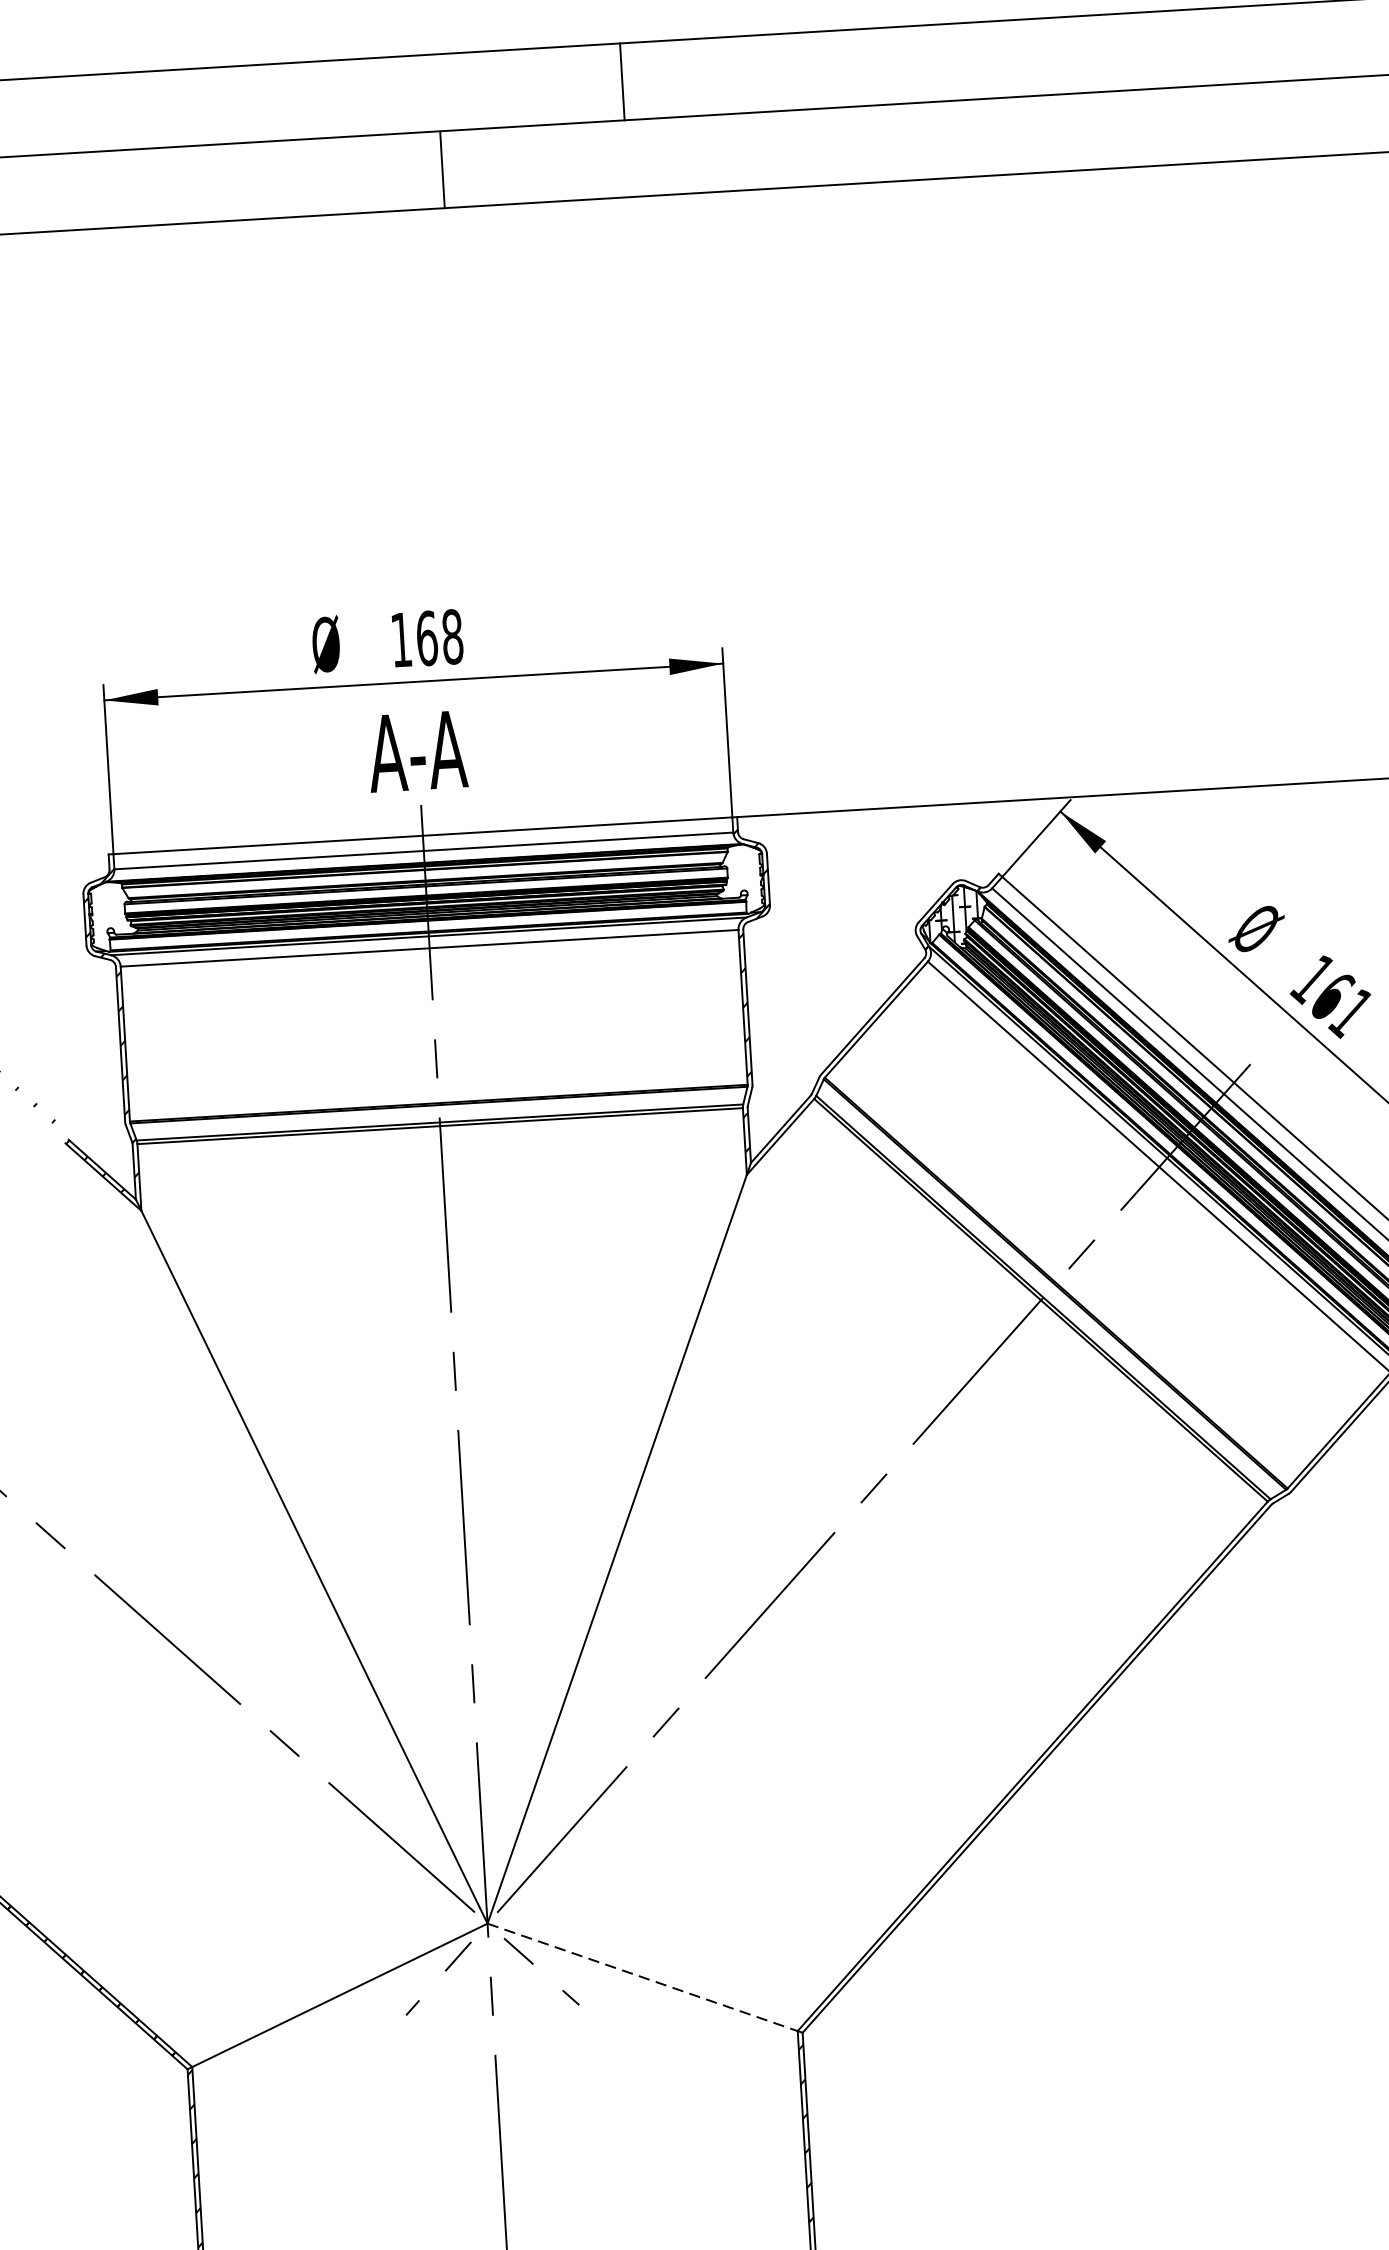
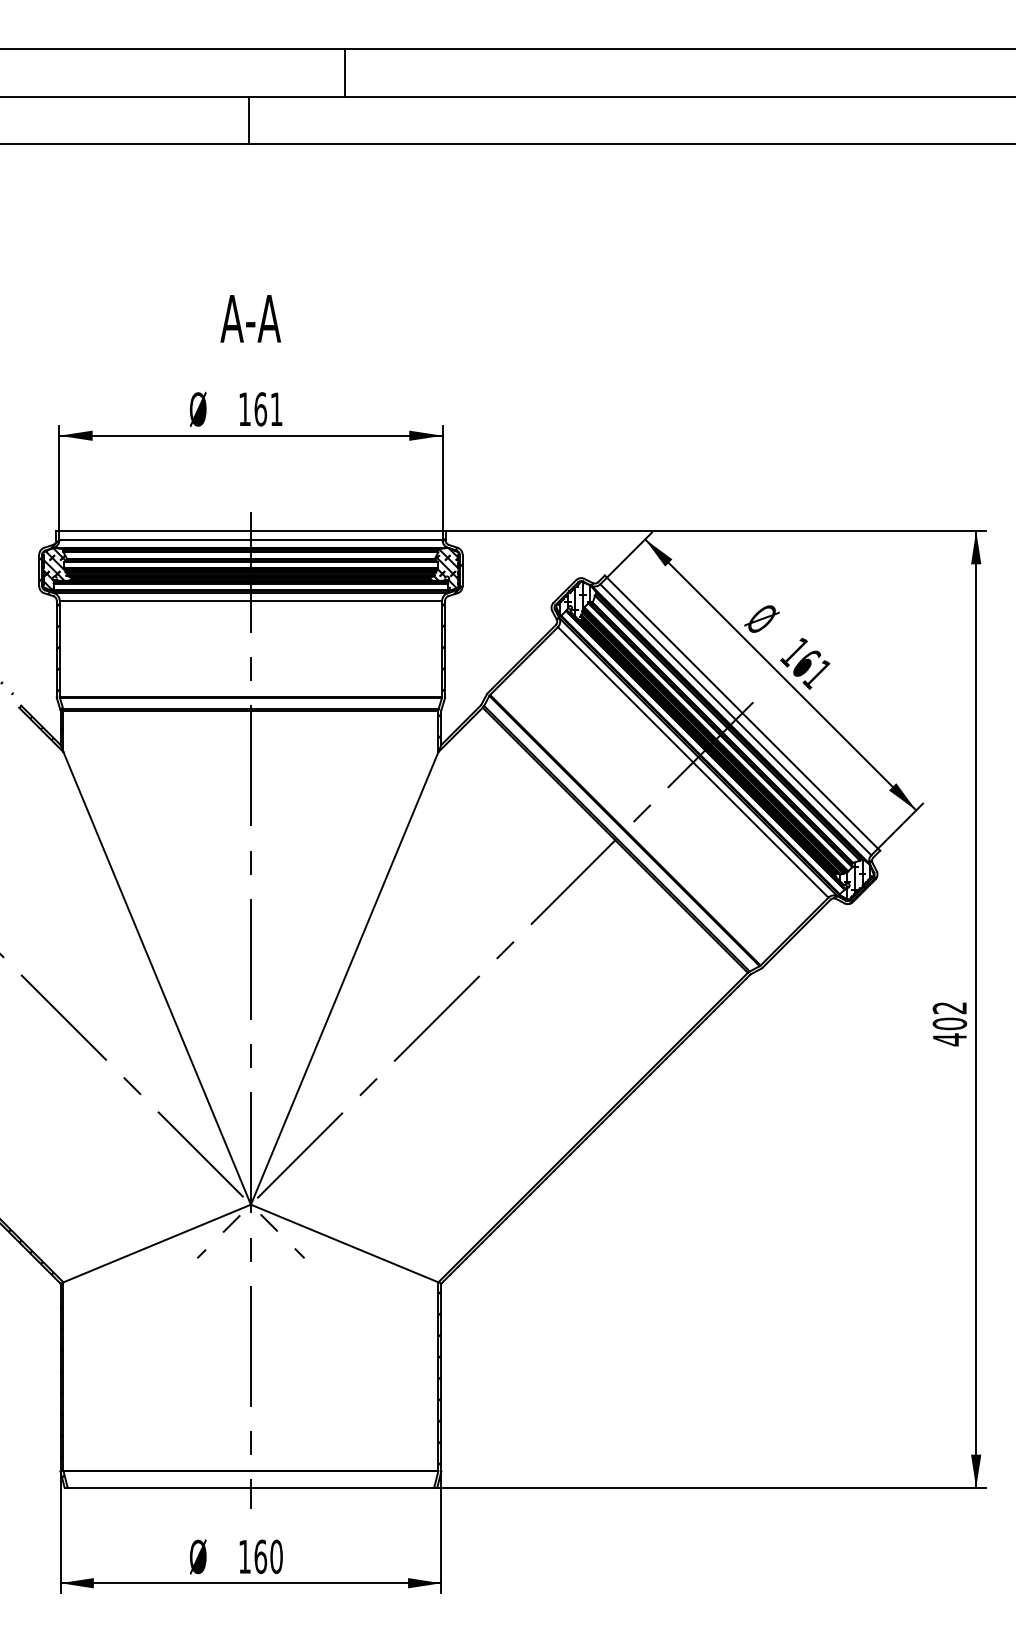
line: (622, 81) -> (344, 72), moved
line: (442, 169) -> (249, 120), moved
text: (452, 637) -> (276, 409), 168 -> 161
text: (417, 751) -> (250, 318), moved
hatch: (742, 879) -> (446, 569), added
hatch: (111, 916) -> (55, 569), added
line: (643, 1977) -> (345, 1243), dashed -> solid

